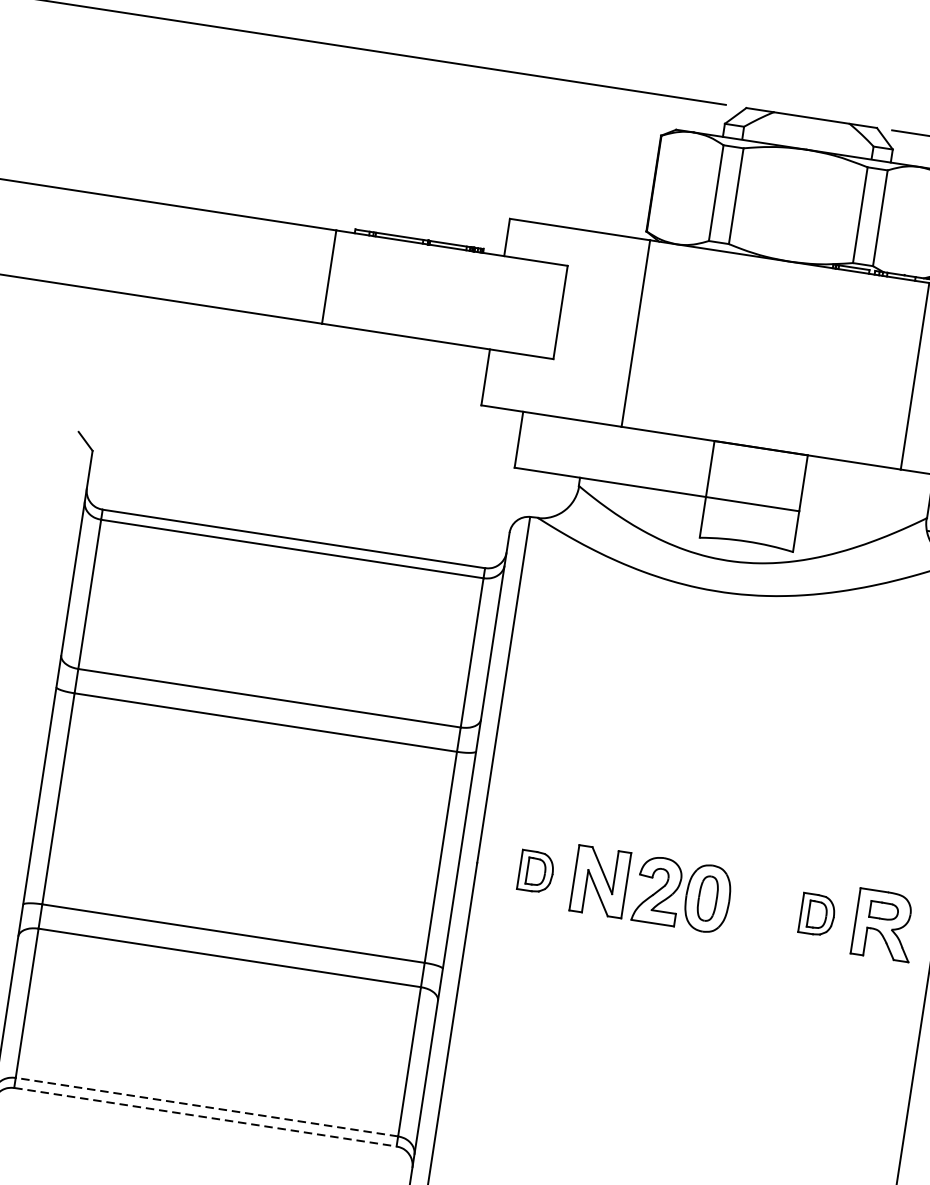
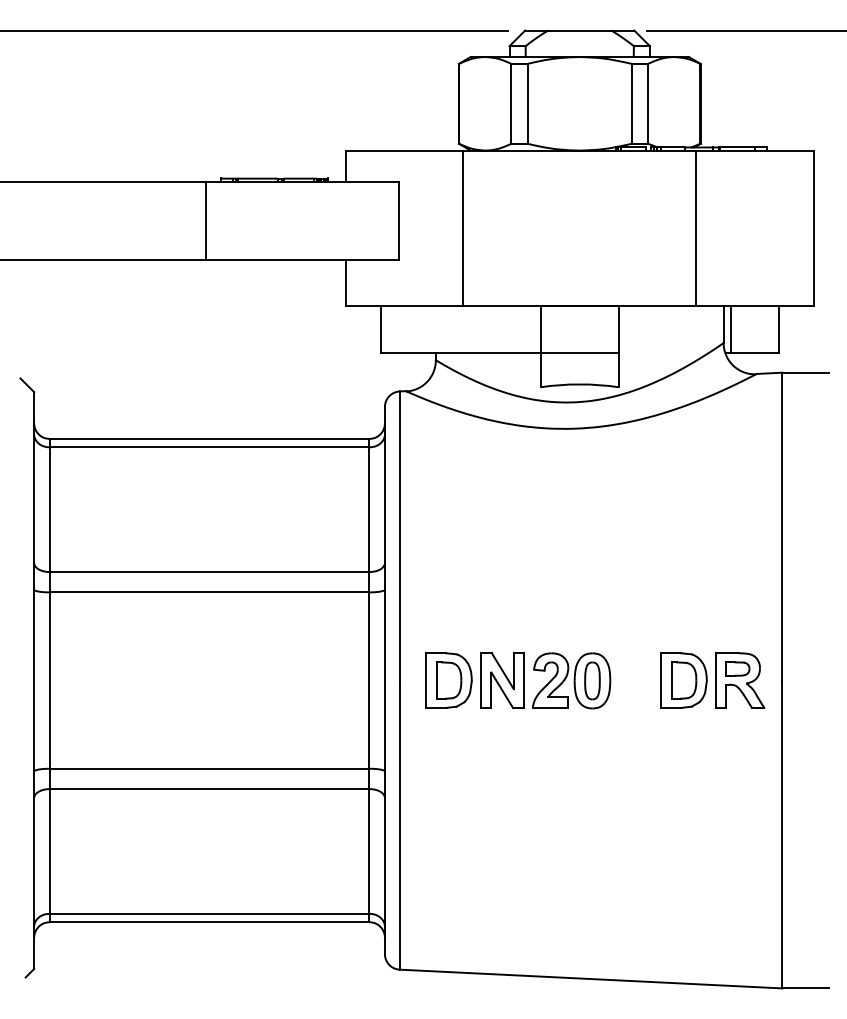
part: (535, 871) -> (448, 680), size x1.67
part: (816, 914) -> (683, 680), size x1.67
line: (206, 1106) -> (209, 913), dashed -> solid
line: (205, 1117) -> (209, 922), dashed -> solid

